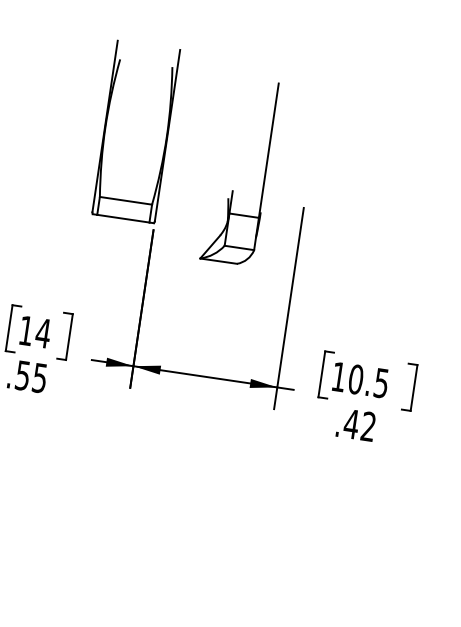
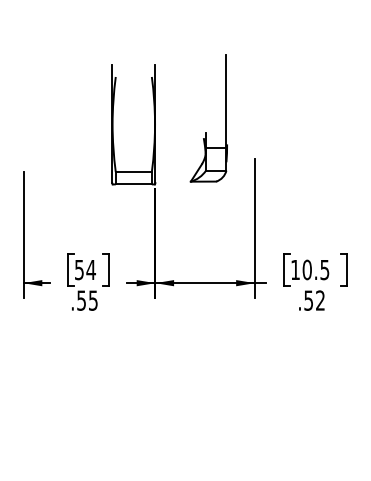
part: (233, 190) -> (206, 132), moved
text: (26, 331) -> (79, 270), 14 -> 54
text: (351, 423) -> (308, 300), .42 -> .52

